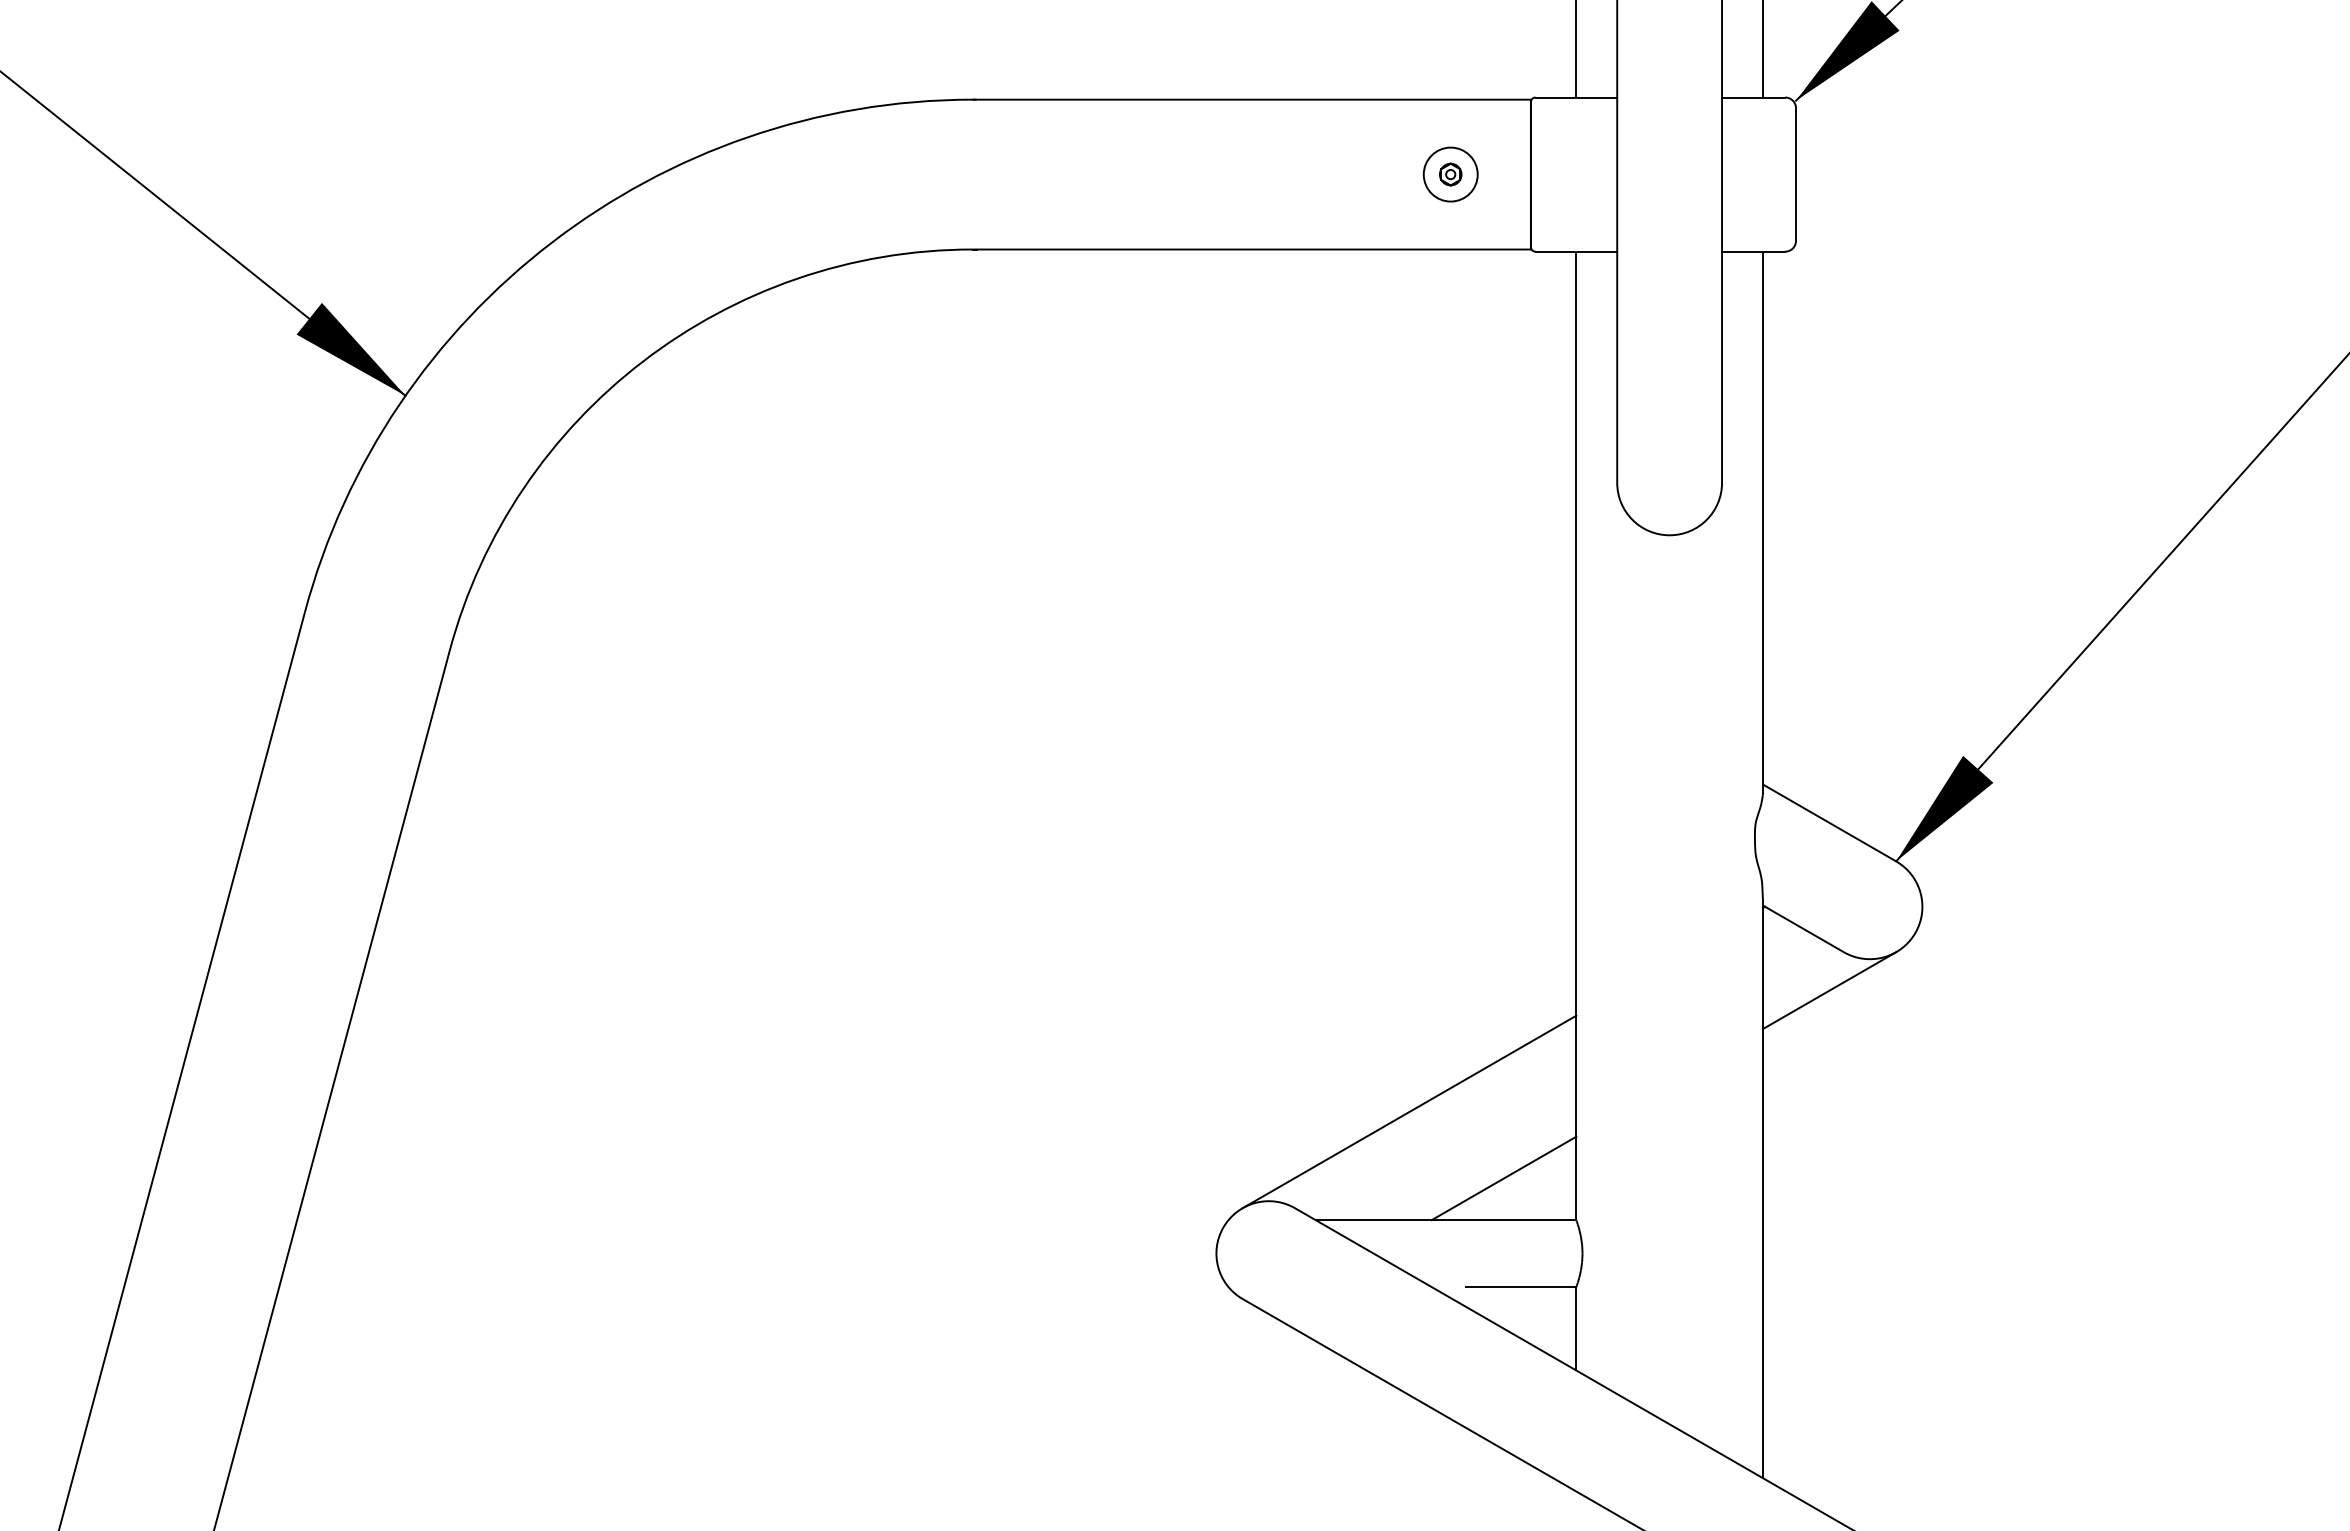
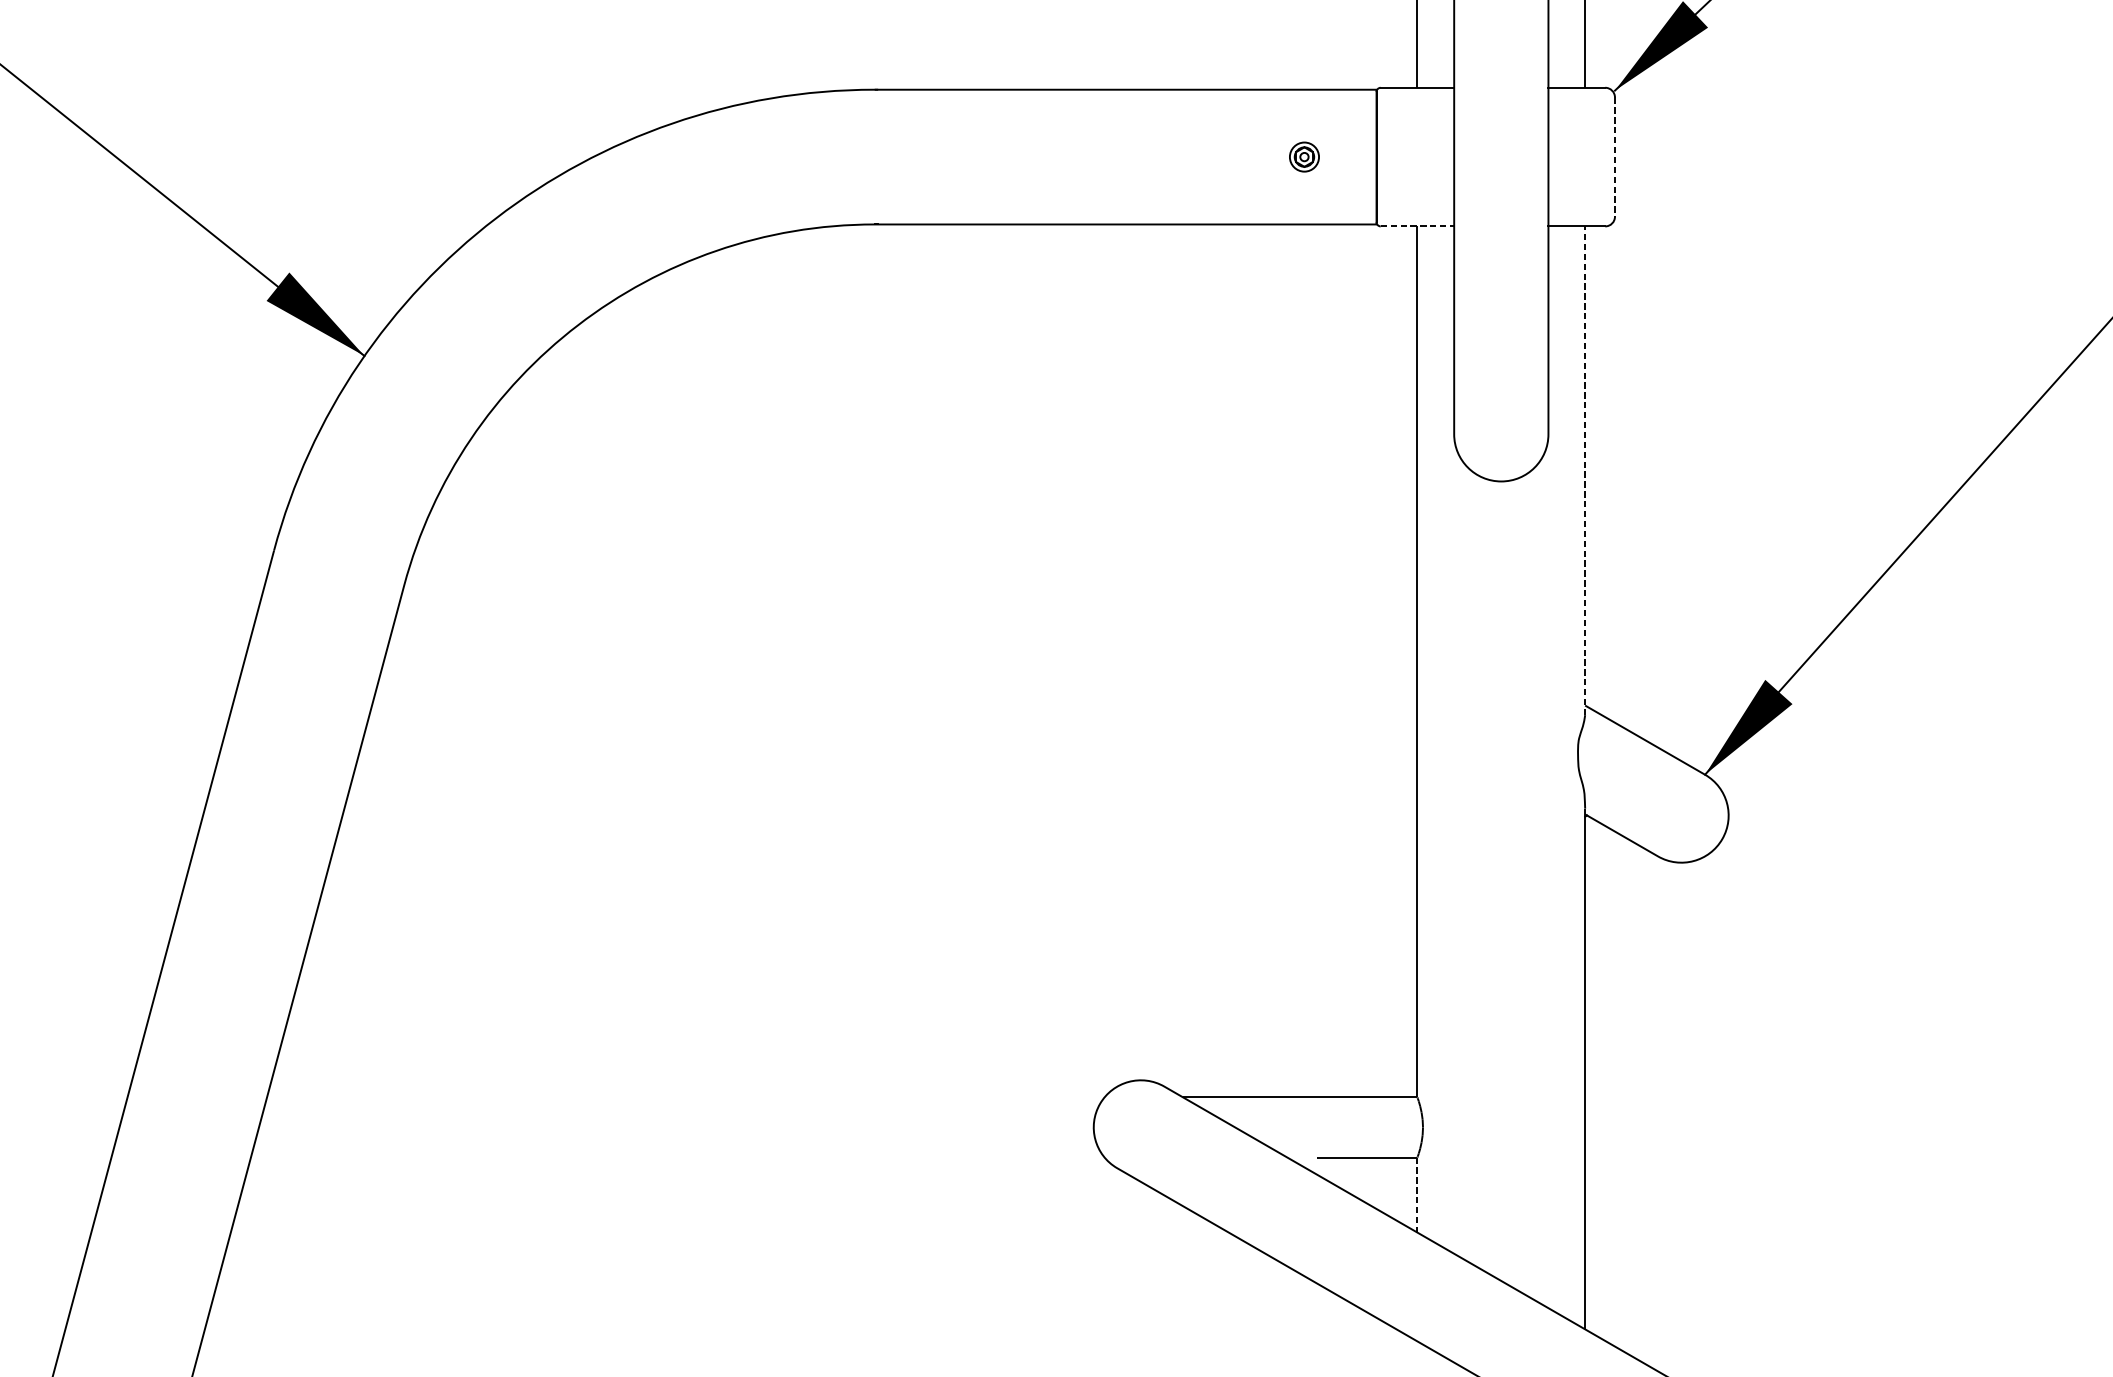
circle: (1450, 174) -> (1304, 157), size x0.6
line: (1796, 175) -> (1615, 157), solid -> dashed
line: (1576, 251) -> (1417, 226), solid -> dashed
line: (1762, 523) -> (1584, 470), solid -> dashed
line: (1829, 990) -> (1645, 890), removed
line: (1409, 1111) -> (1267, 999), removed
line: (1503, 1178) -> (1351, 1059), removed
line: (1576, 1328) -> (1417, 1194), solid -> dashed

